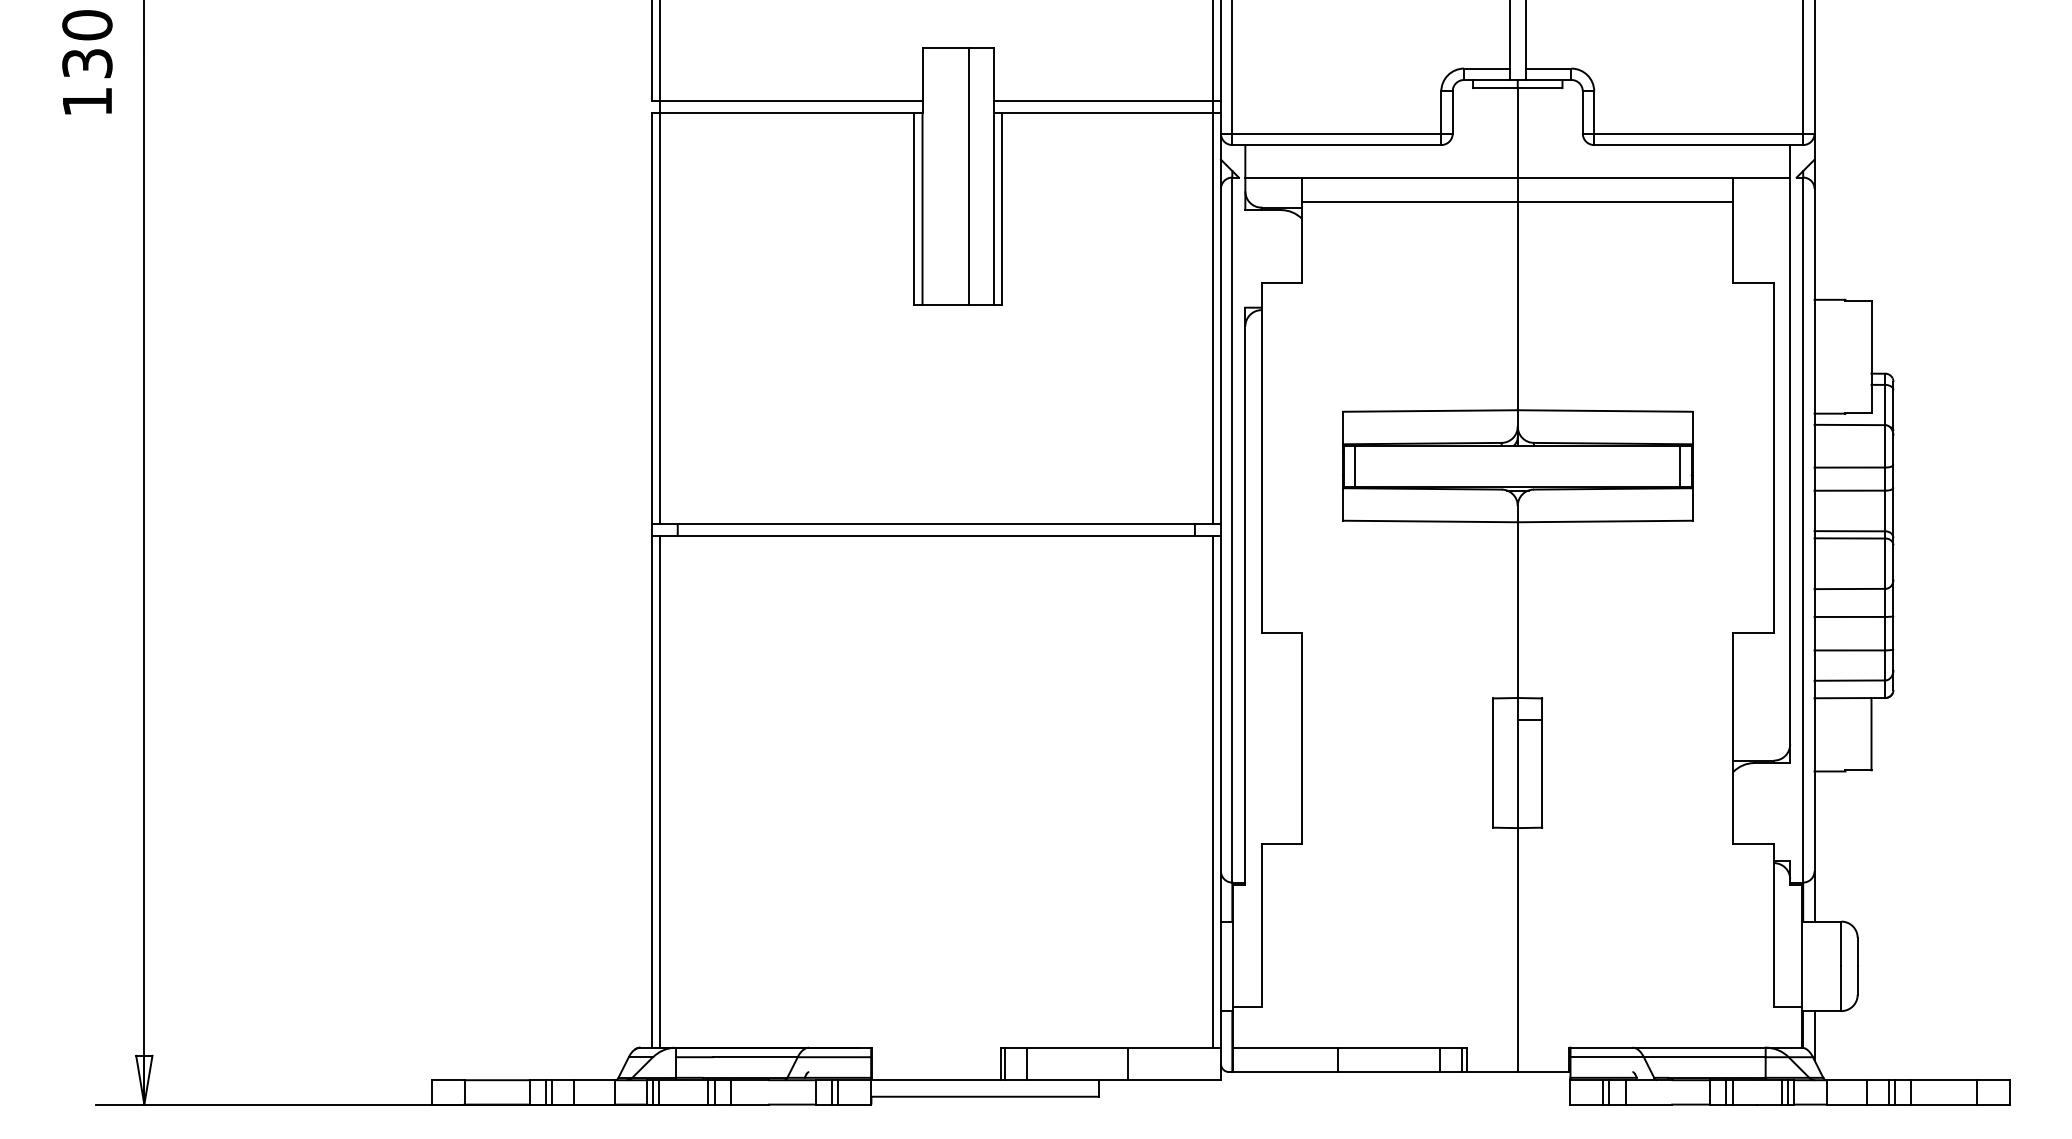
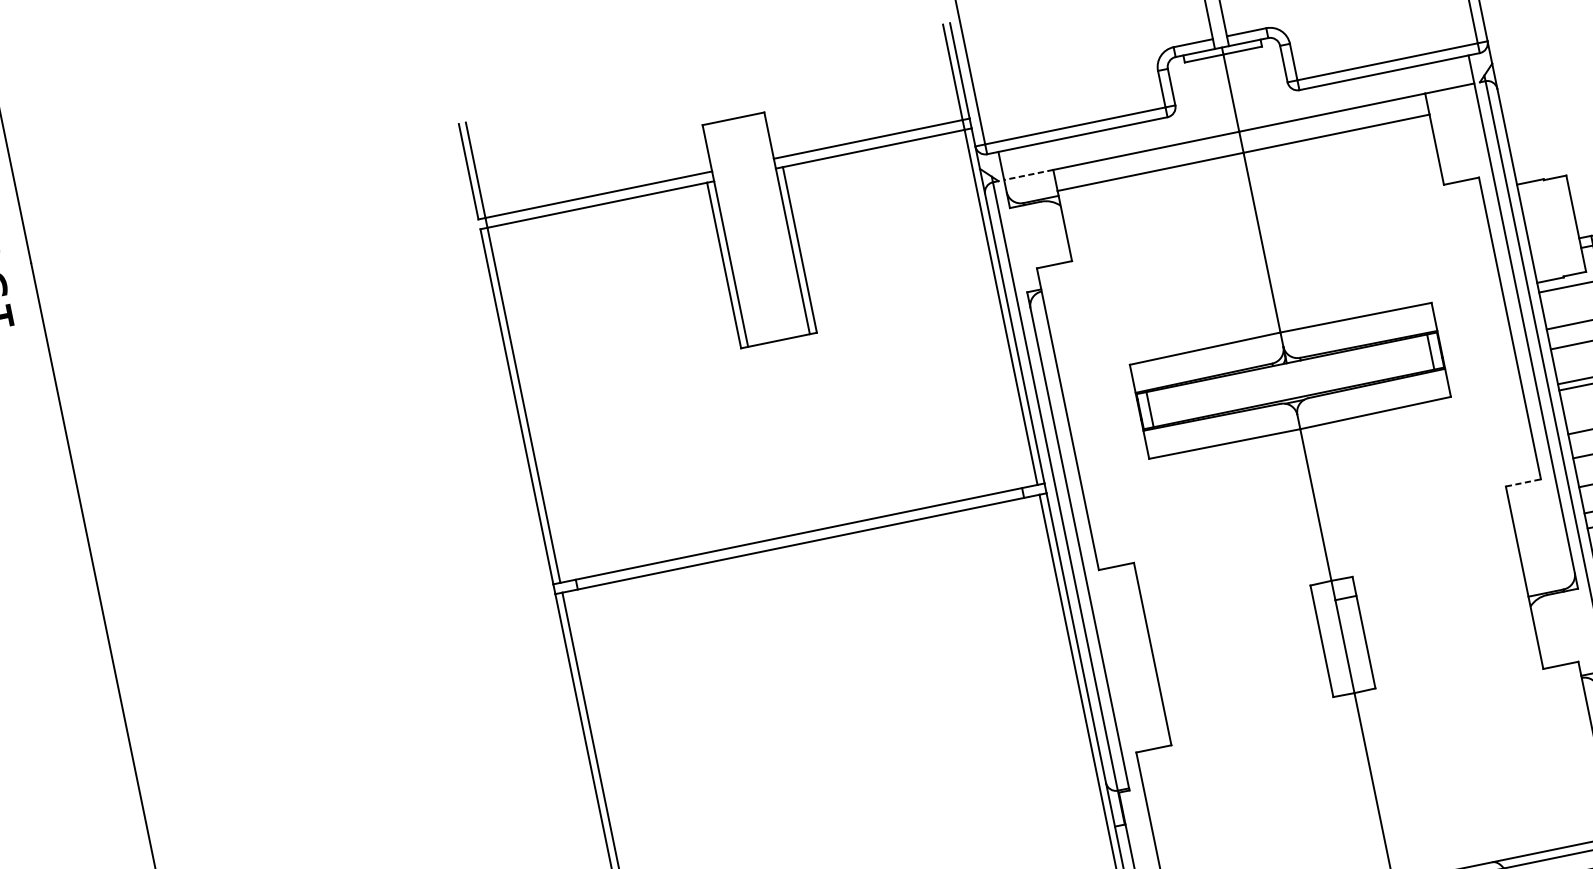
line: (968, 175) -> (764, 227), removed
line: (1273, 177) -> (1028, 174), solid -> dashed
line: (1754, 632) -> (1524, 482), solid -> dashed

